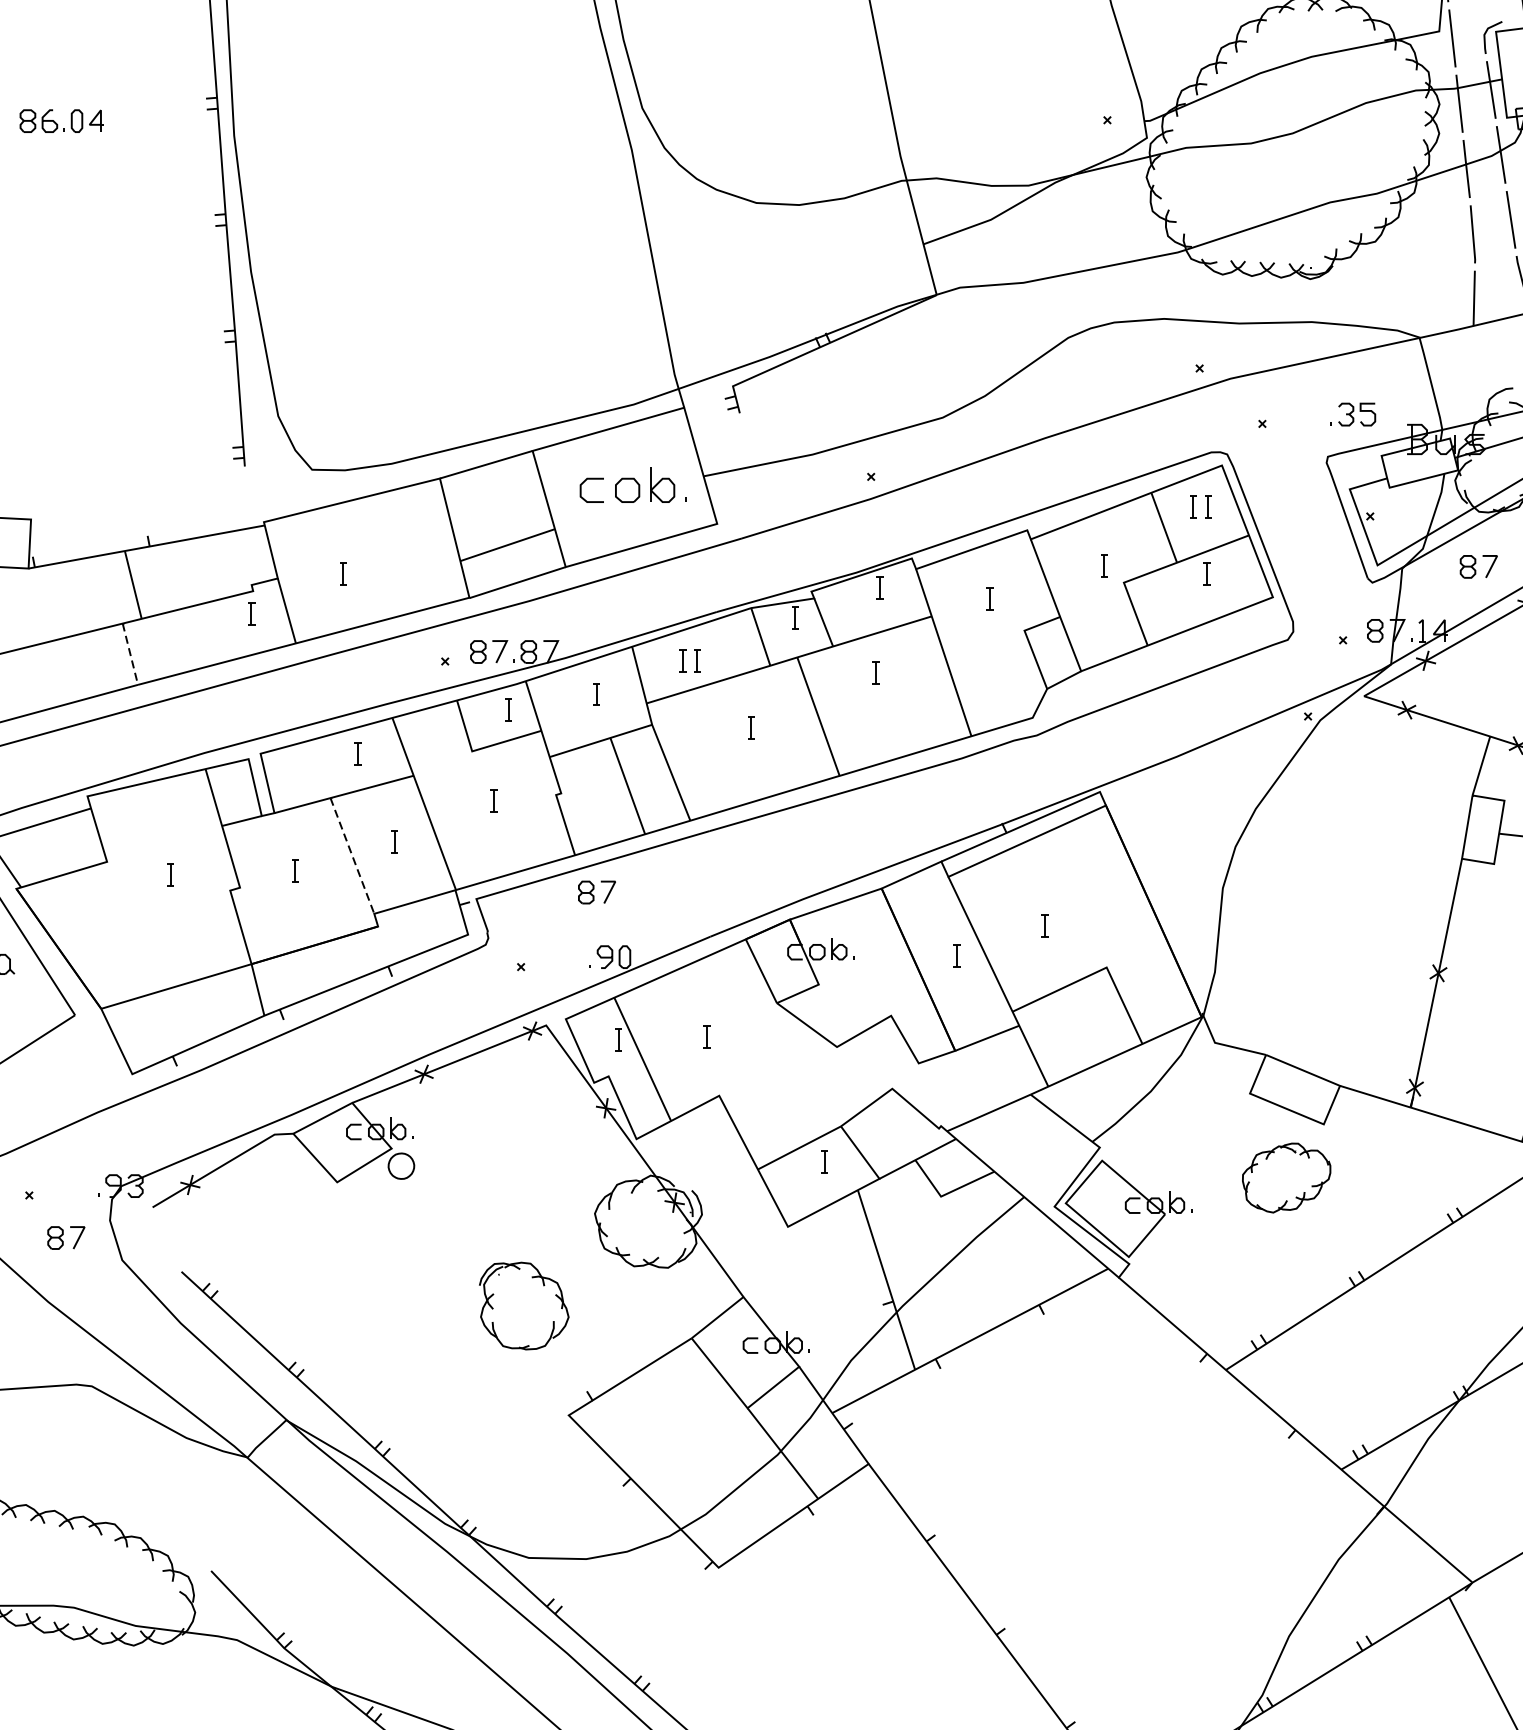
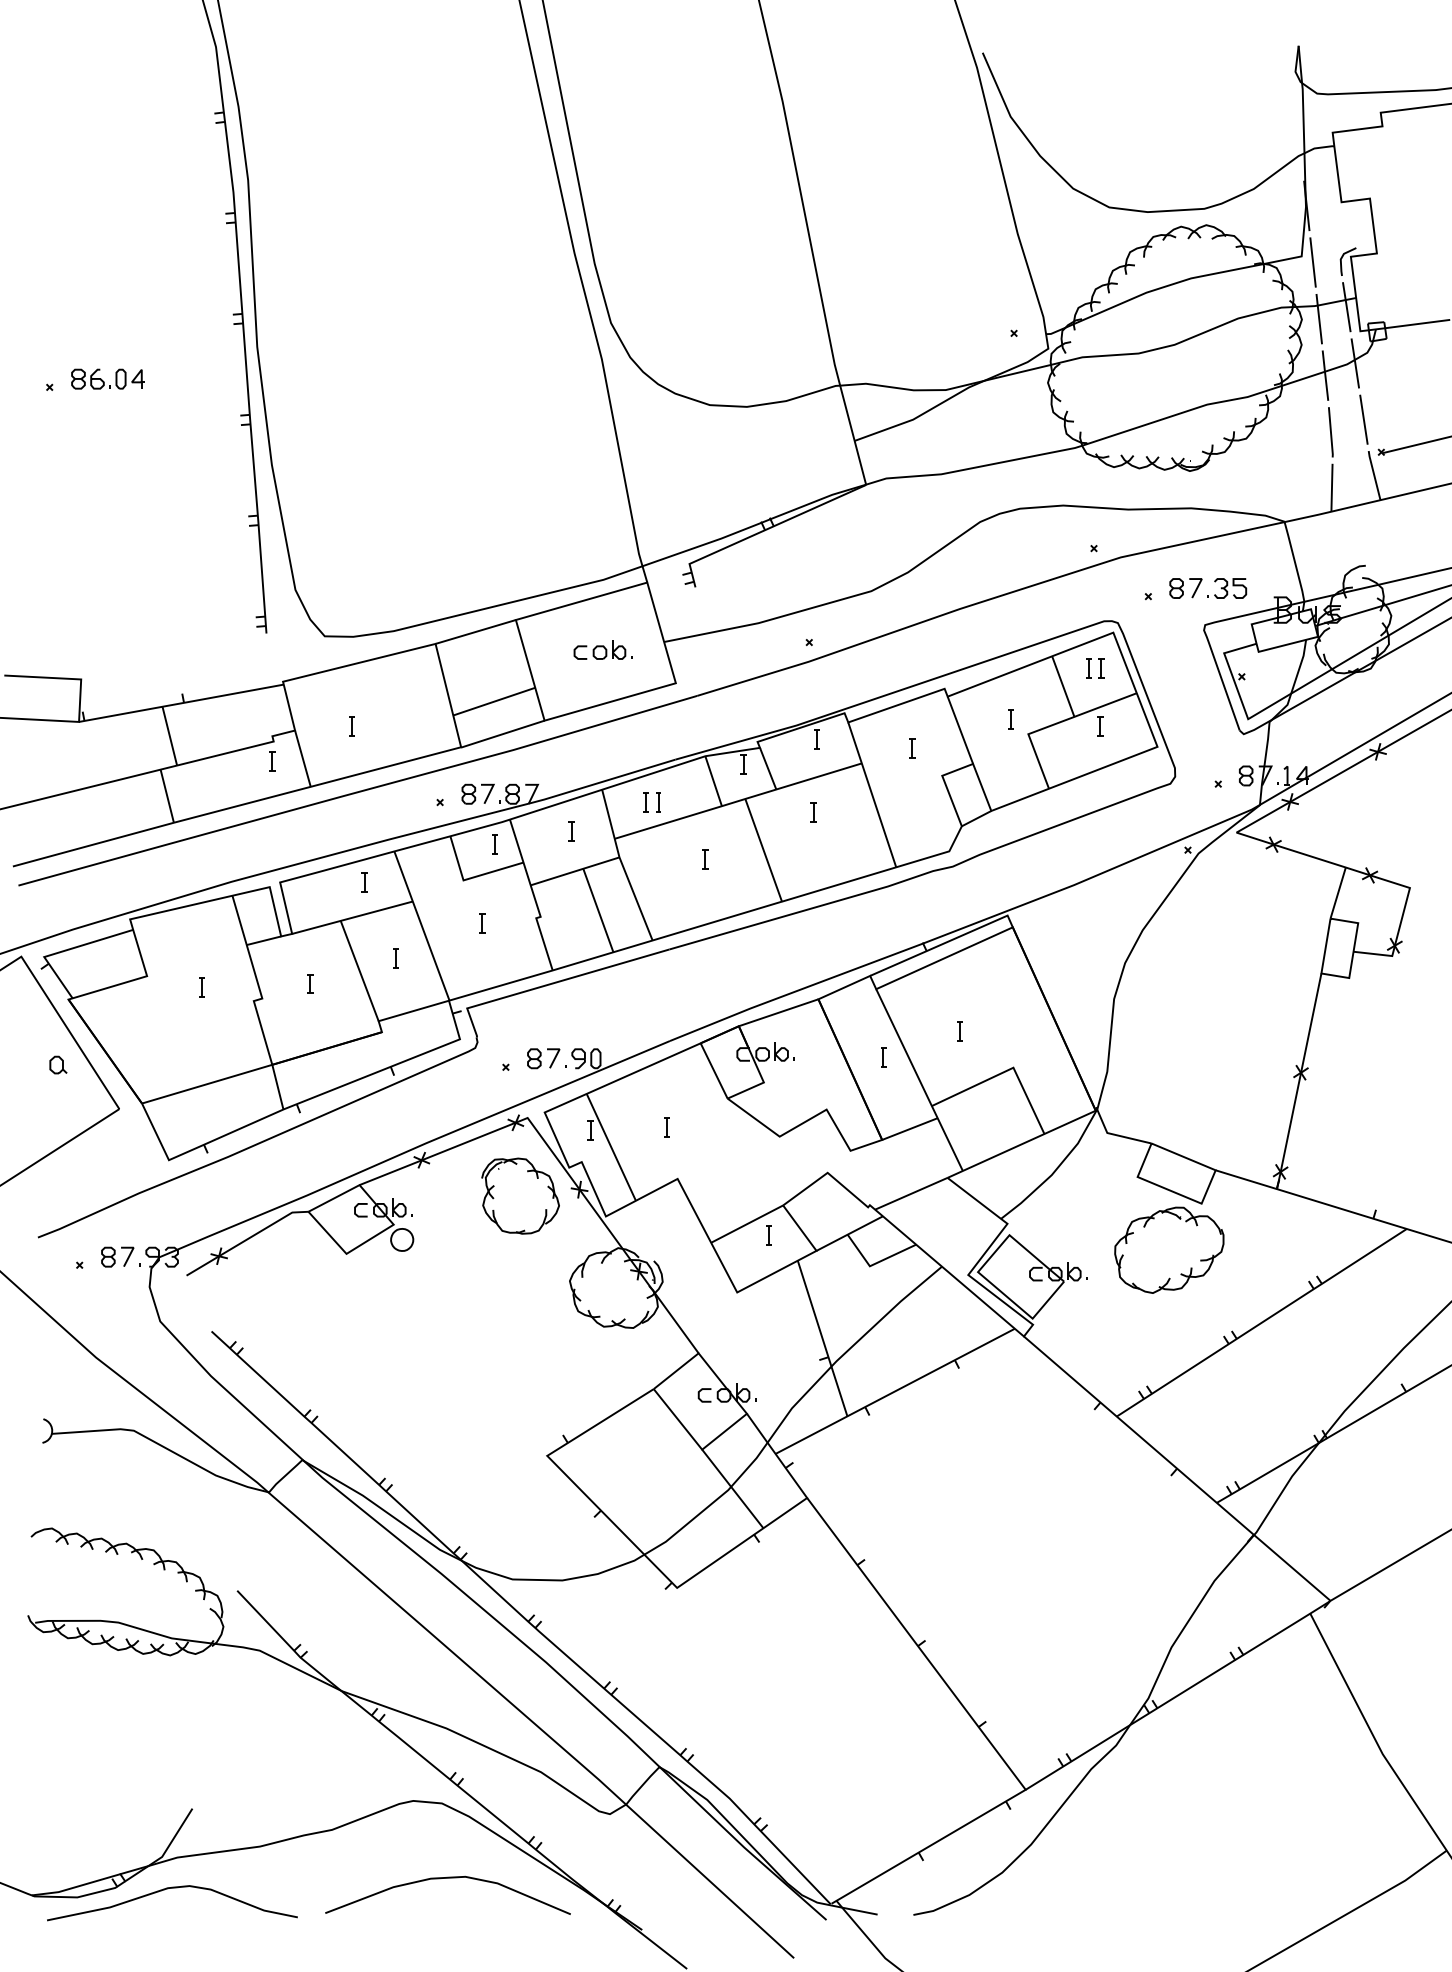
part: (61, 120) -> (107, 378), moved
part: (632, 484) -> (602, 649), size x0.62
part: (1478, 566) -> (1185, 588), moved
line: (130, 653) -> (167, 795), dashed -> solid
line: (352, 856) -> (359, 971), dashed -> solid
part: (596, 892) -> (543, 1058), moved
part: (1286, 1177) -> (1169, 1249), size x1.43
part: (66, 1237) -> (117, 1256), moved
part: (524, 1305) -> (520, 1195), moved

